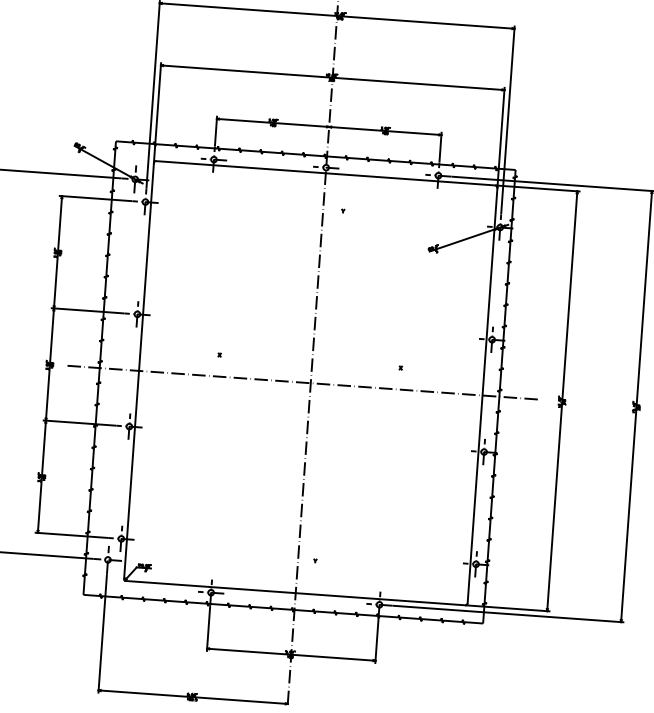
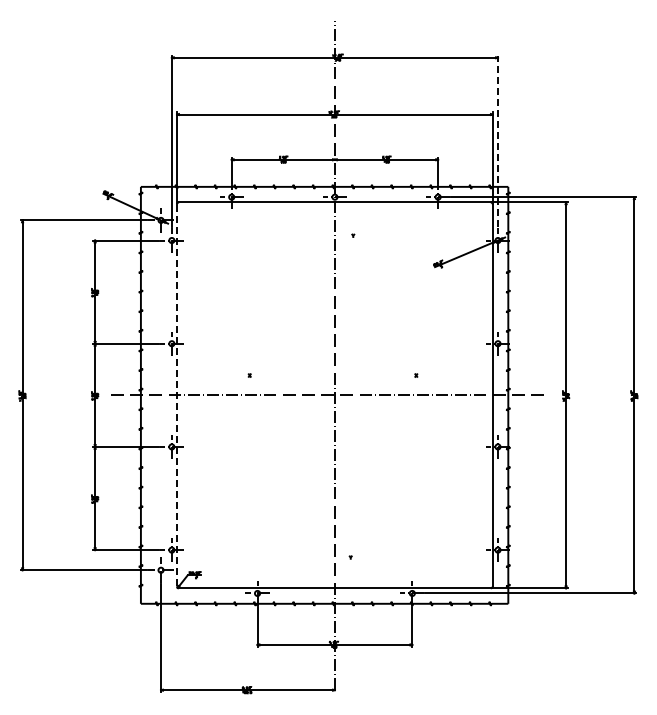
line: (507, 119) -> (497, 141), solid -> dashed
line: (139, 371) -> (177, 395), solid -> dashed

